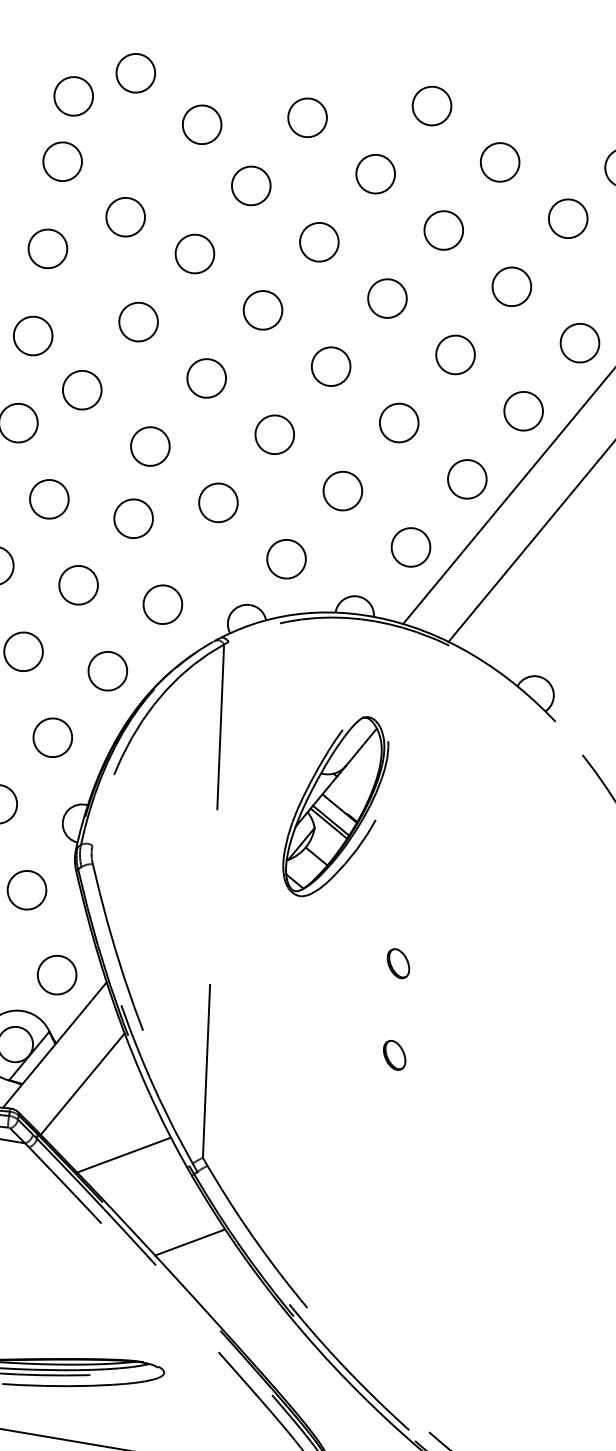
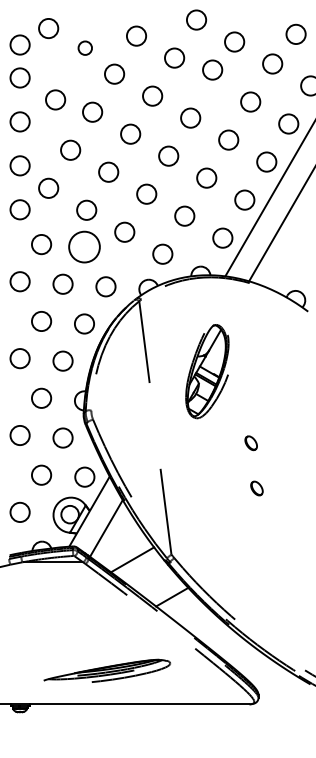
circle: (200, 122) -> (84, 47), size x0.7
circle: (443, 229) -> (212, 69), moved
circle: (133, 517) -> (84, 246), size x1.6

